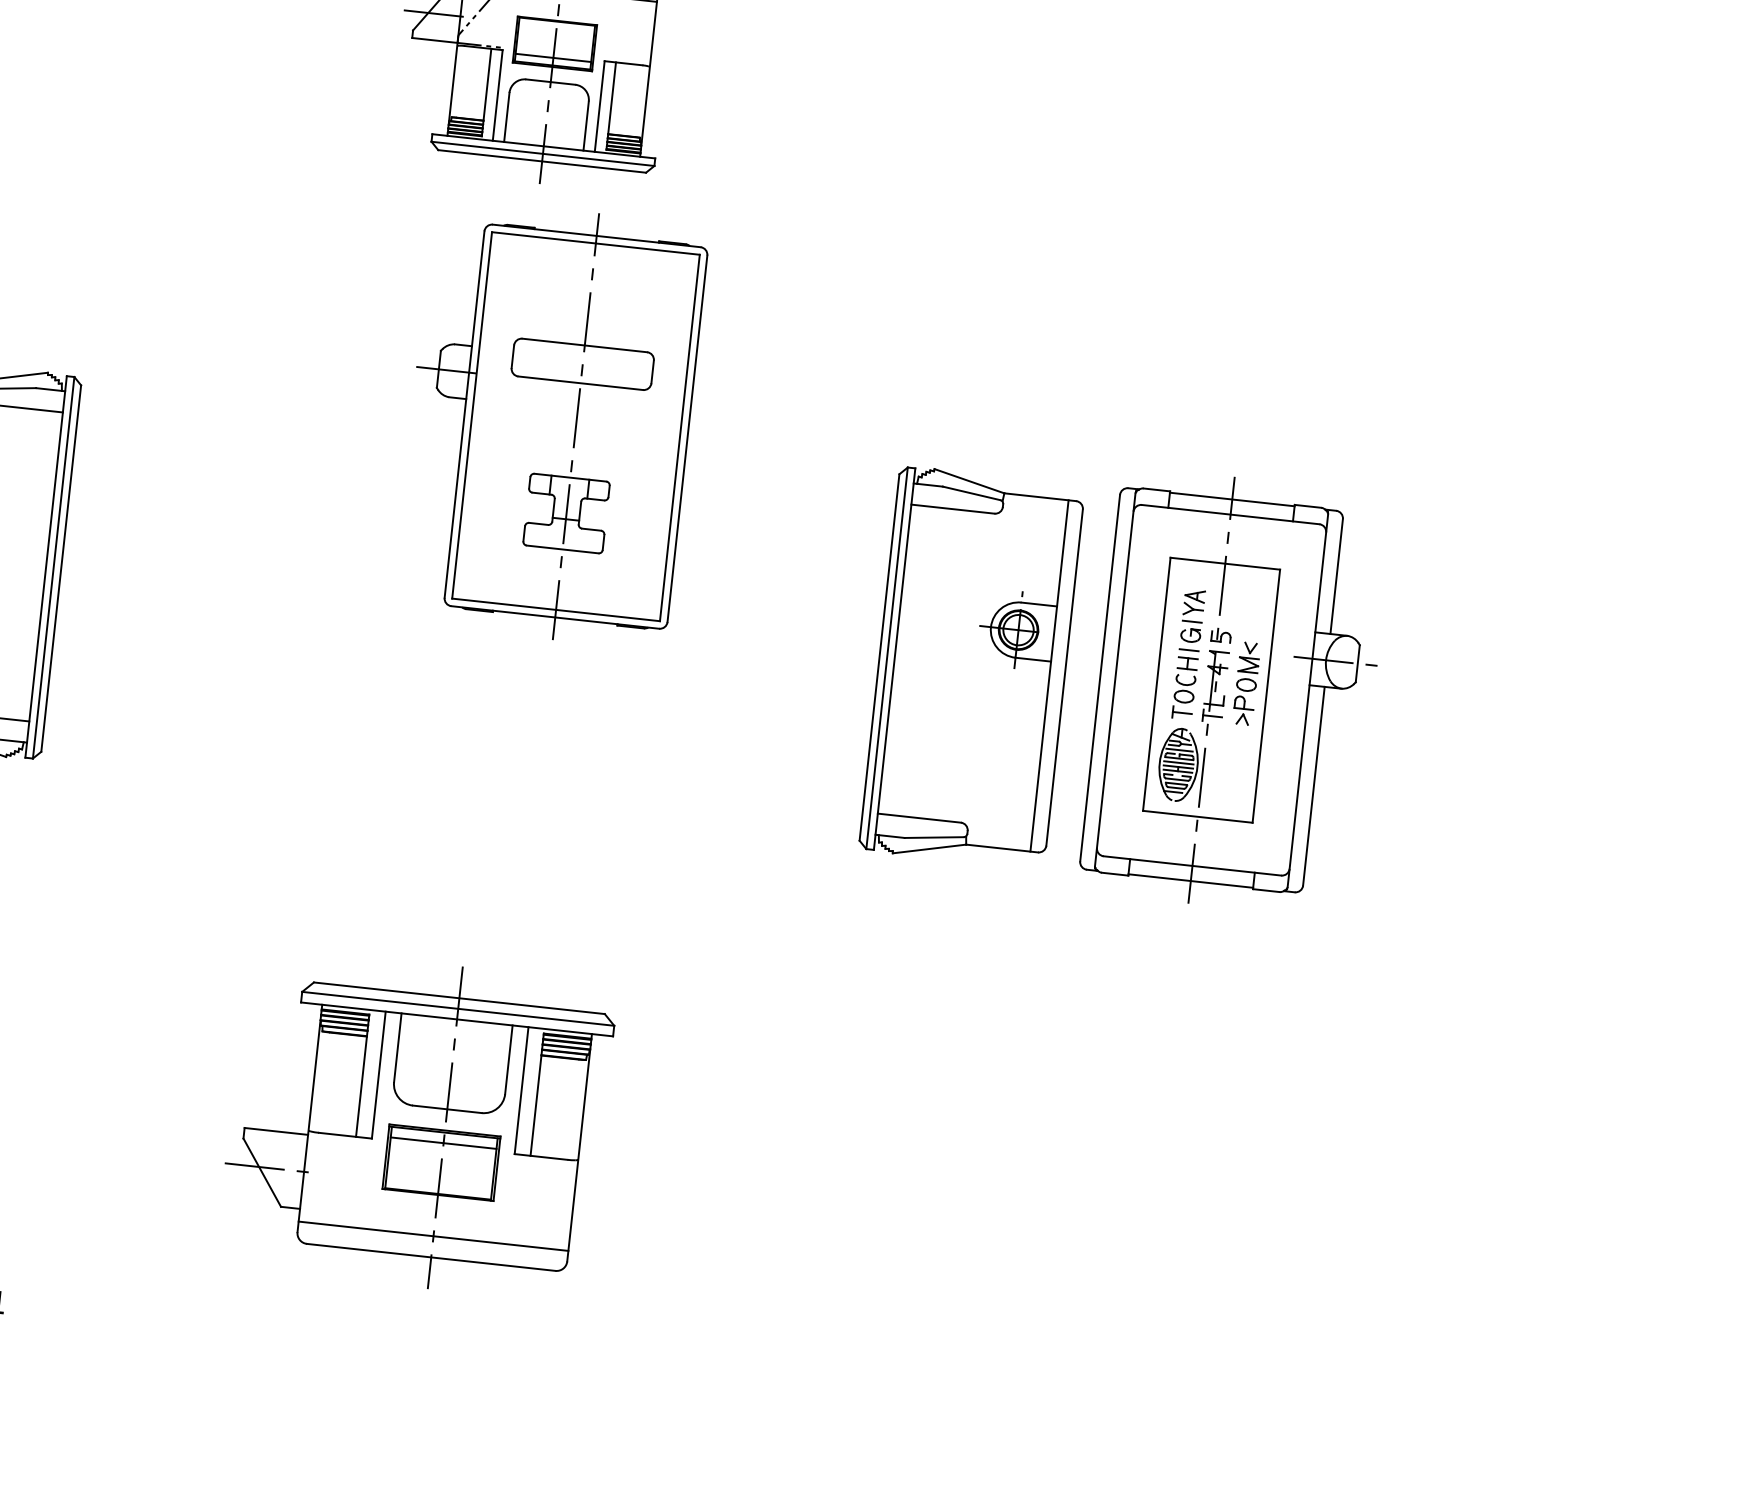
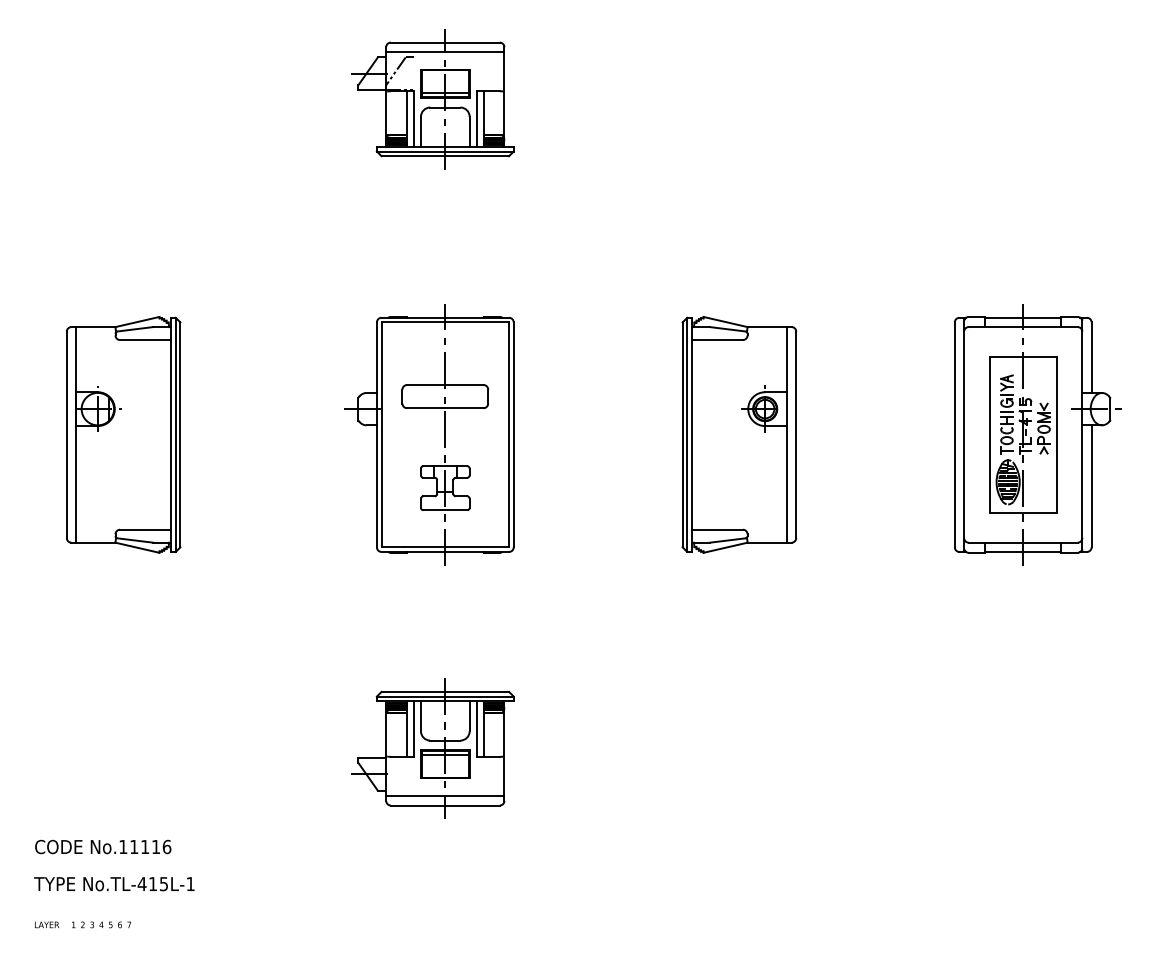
part: (550, 423) -> (429, 434), moved
part: (1234, 692) -> (1037, 434), moved
part: (416, 1124) -> (432, 748), size x0.71

